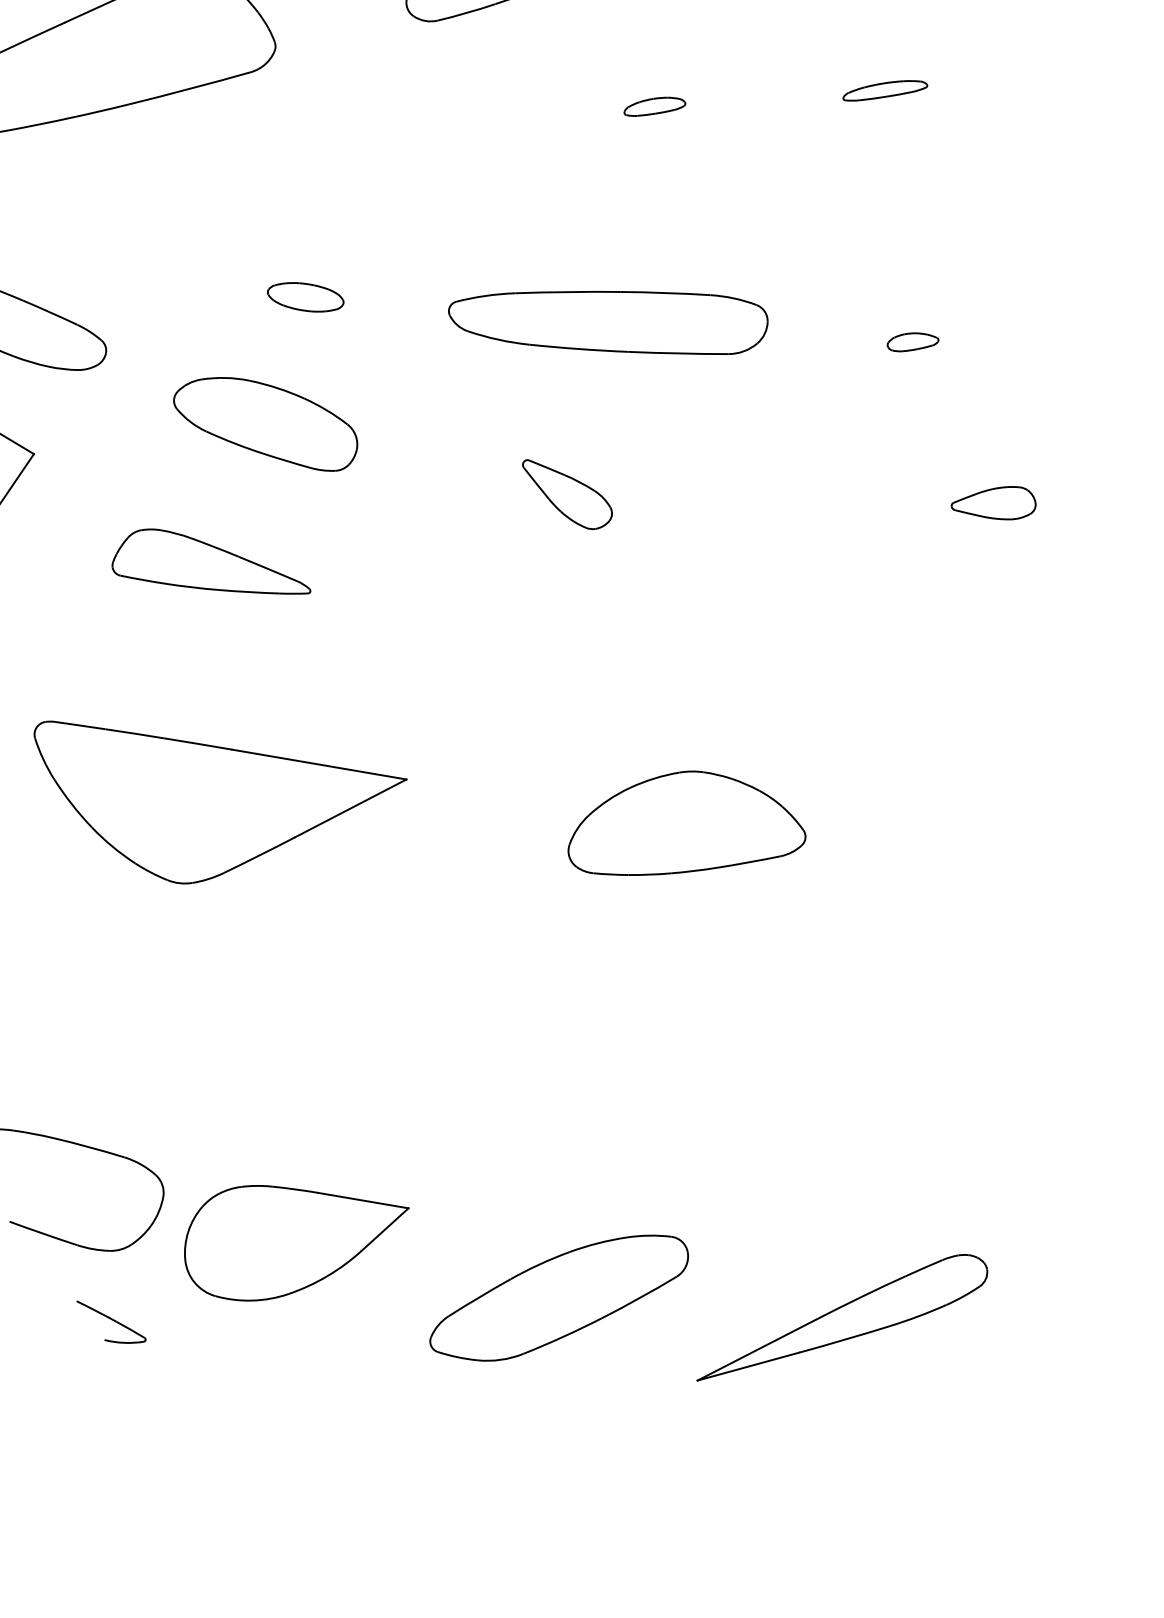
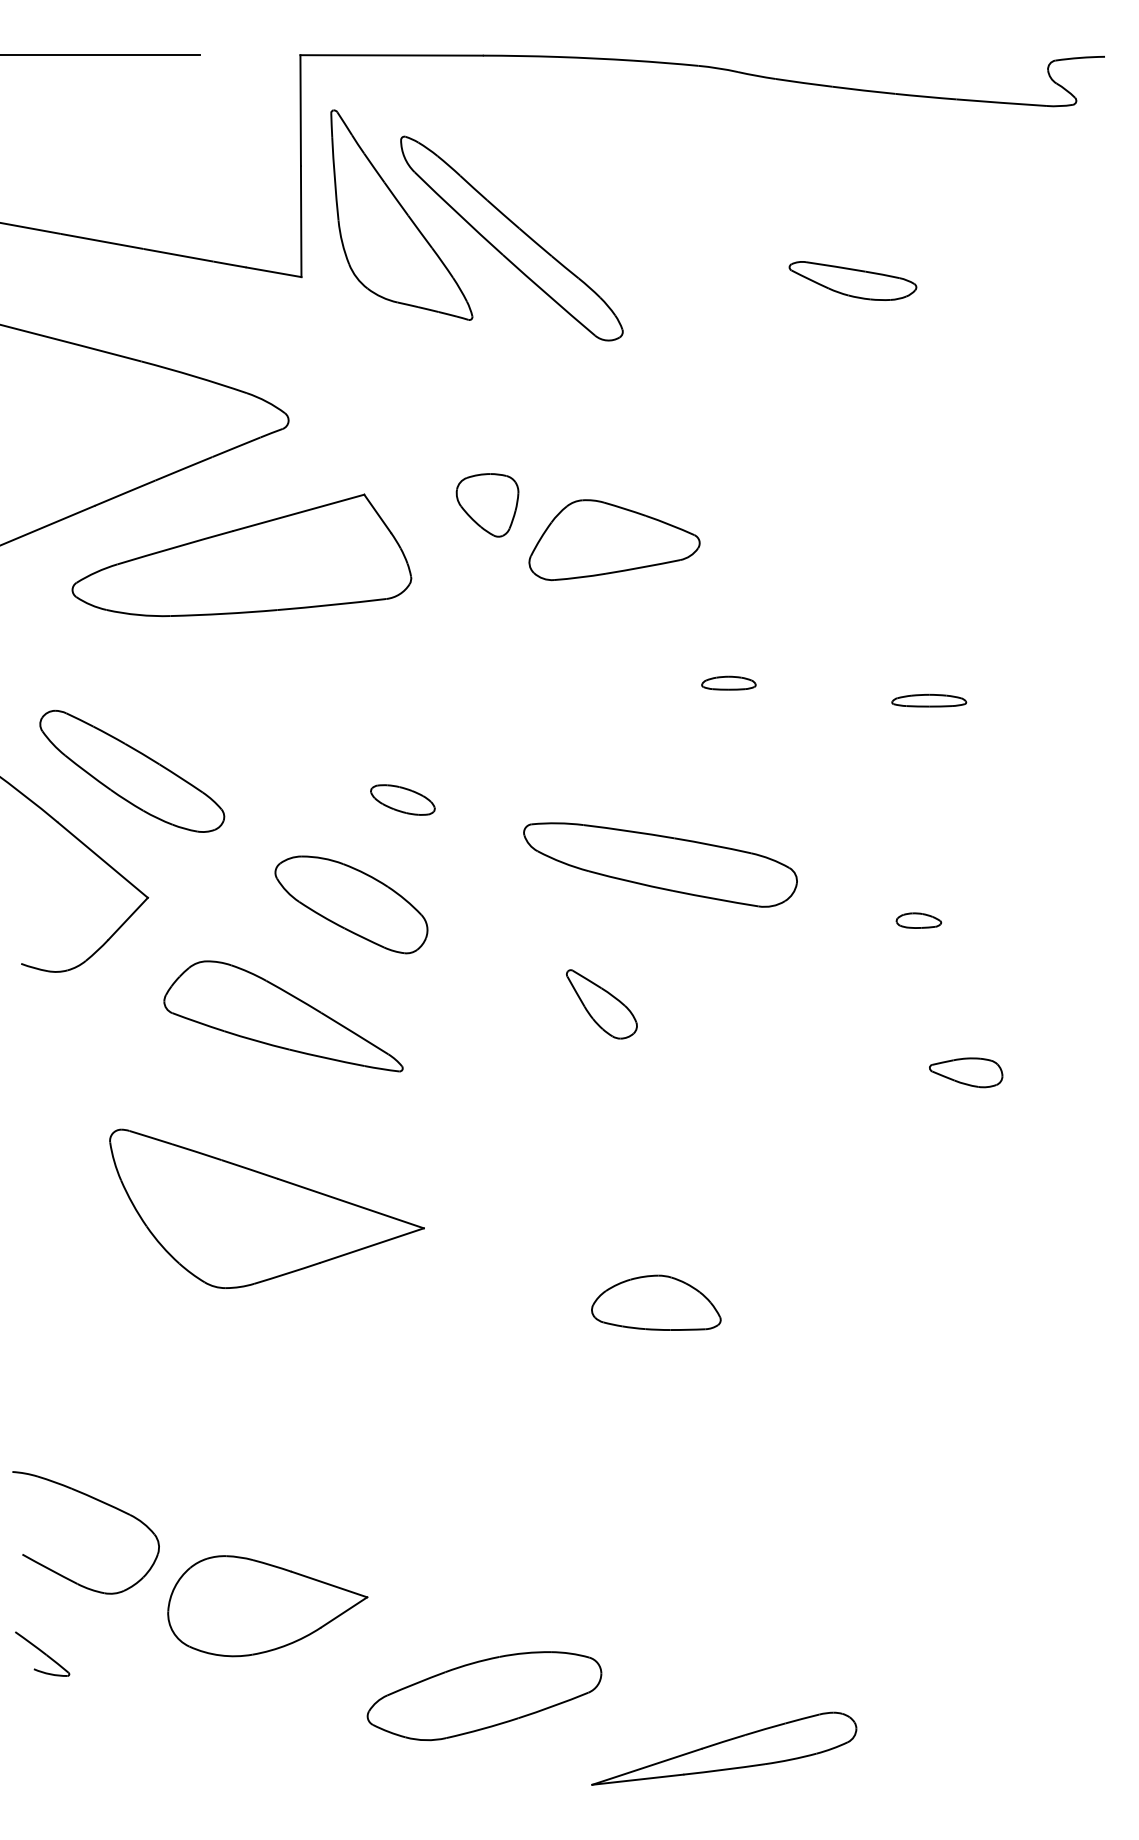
part: (209, 564) -> (283, 1016), size x1.43
part: (683, 821) -> (656, 1302), size x0.62
part: (111, 1320) -> (42, 1653), moved

